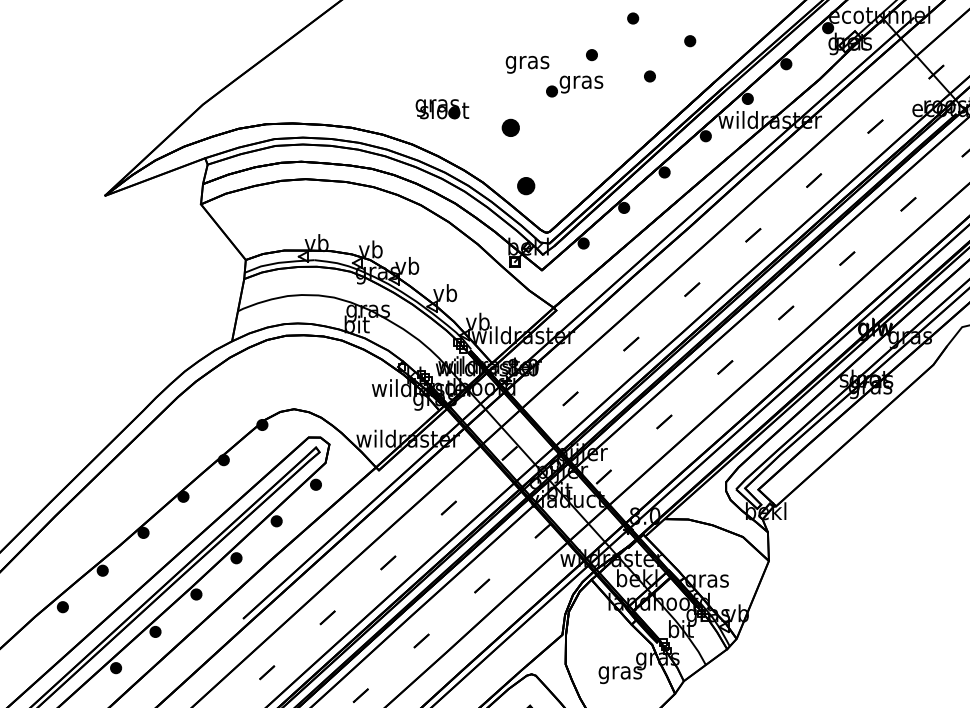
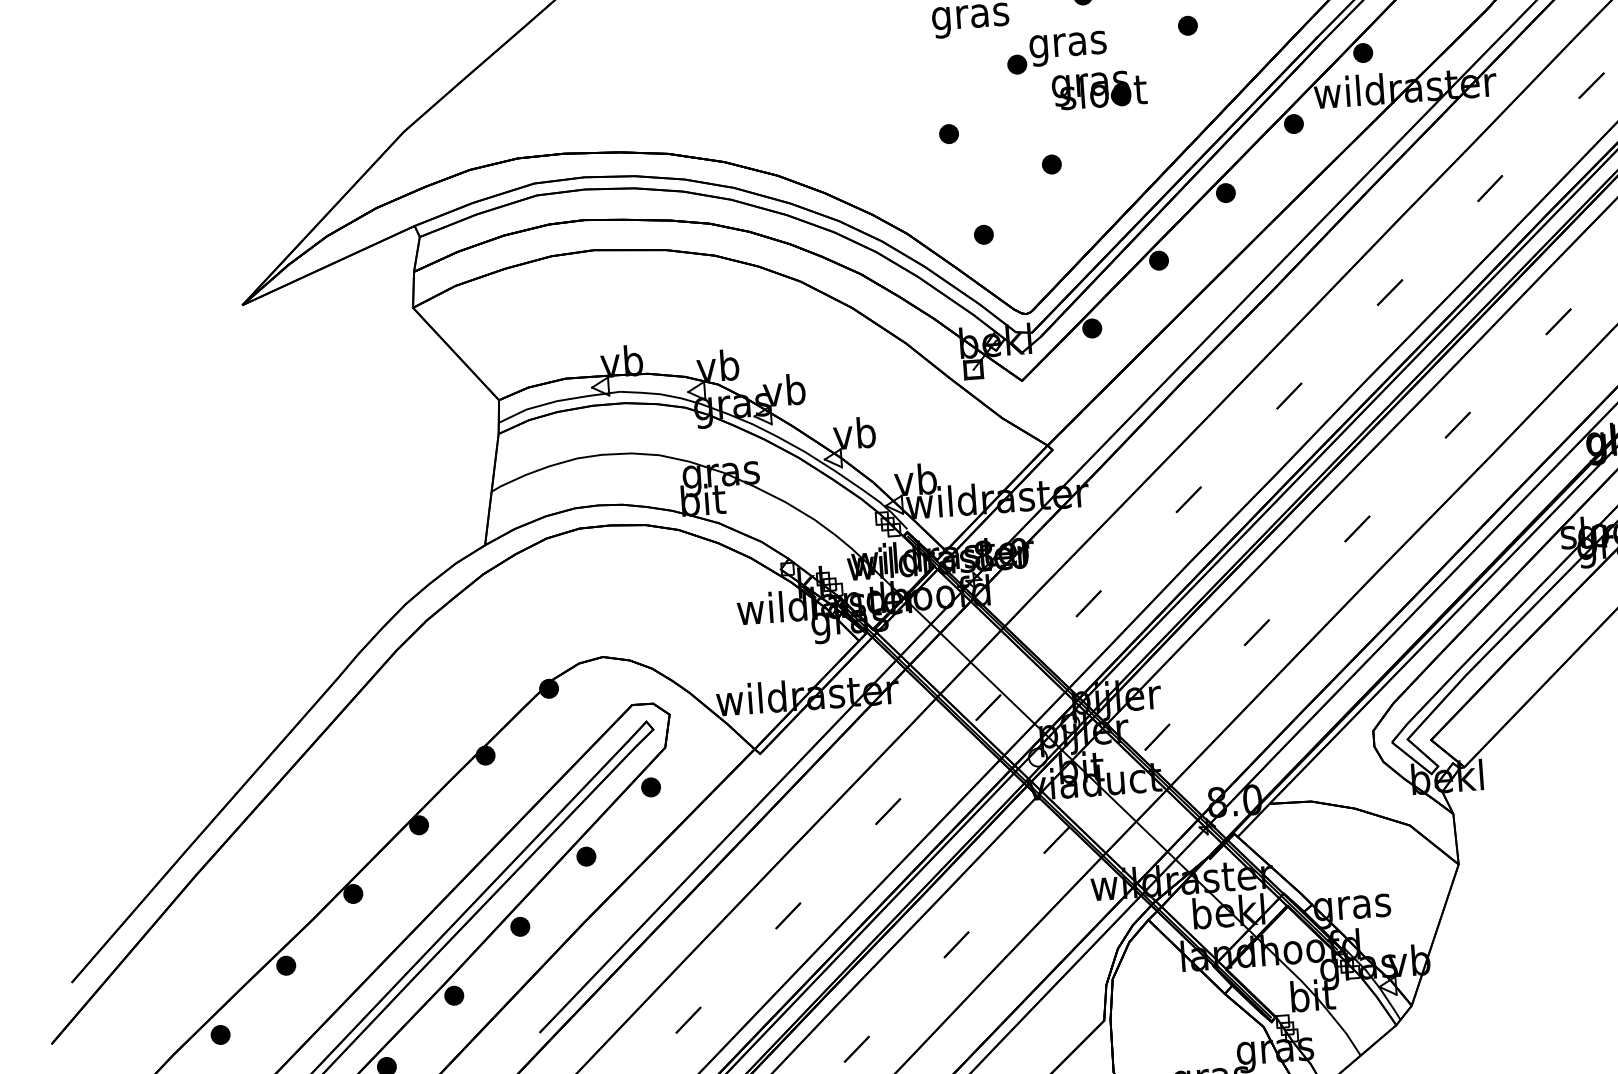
part: (442, 109) -> (1099, 90), moved
part: (510, 127) -> (948, 133), size x0.62
part: (567, 149) -> (1051, 164), added
part: (526, 186) -> (984, 235), size x0.62

